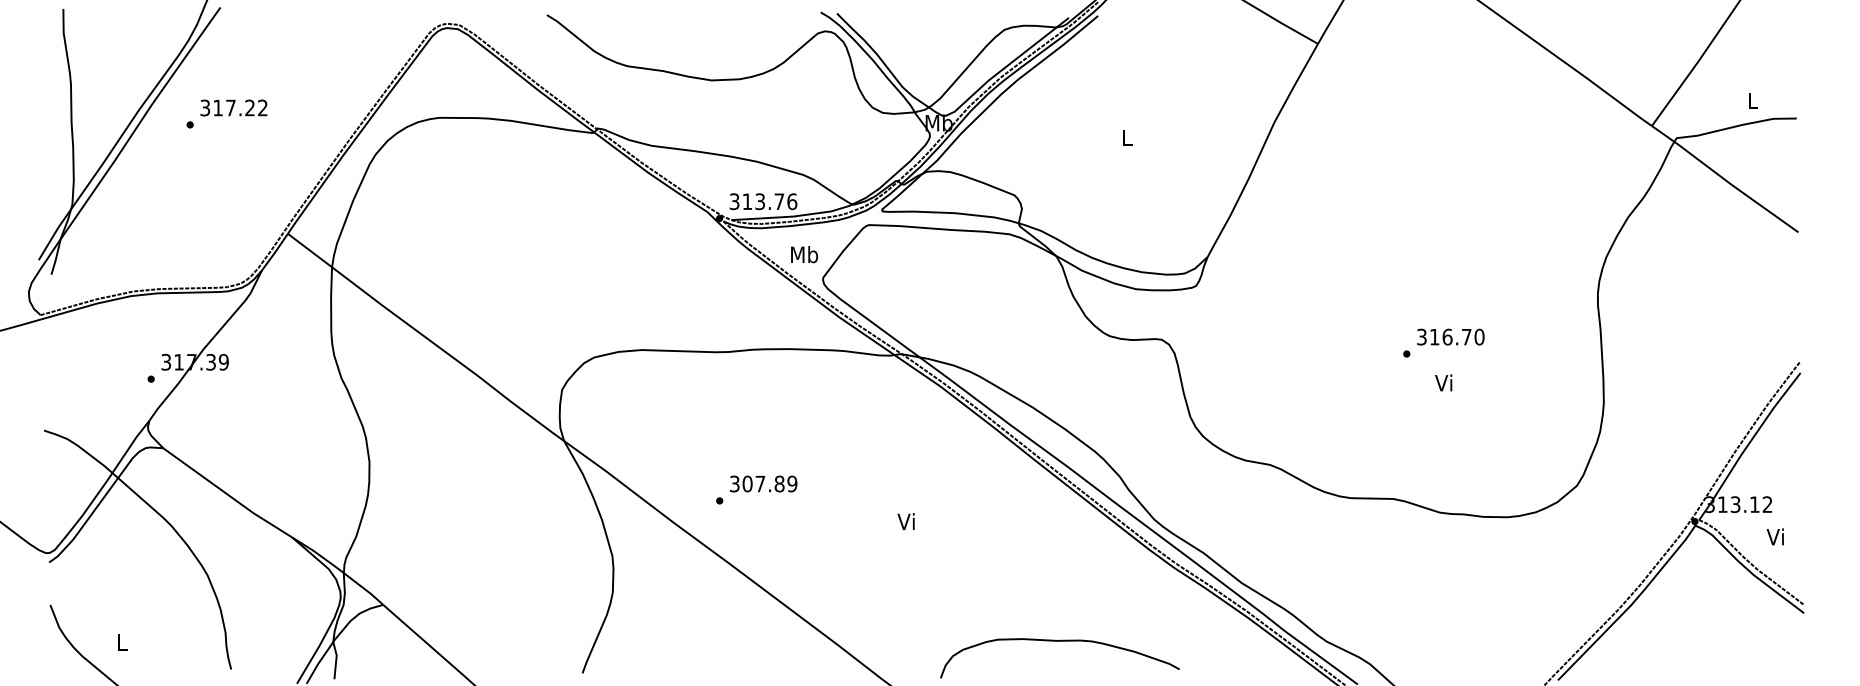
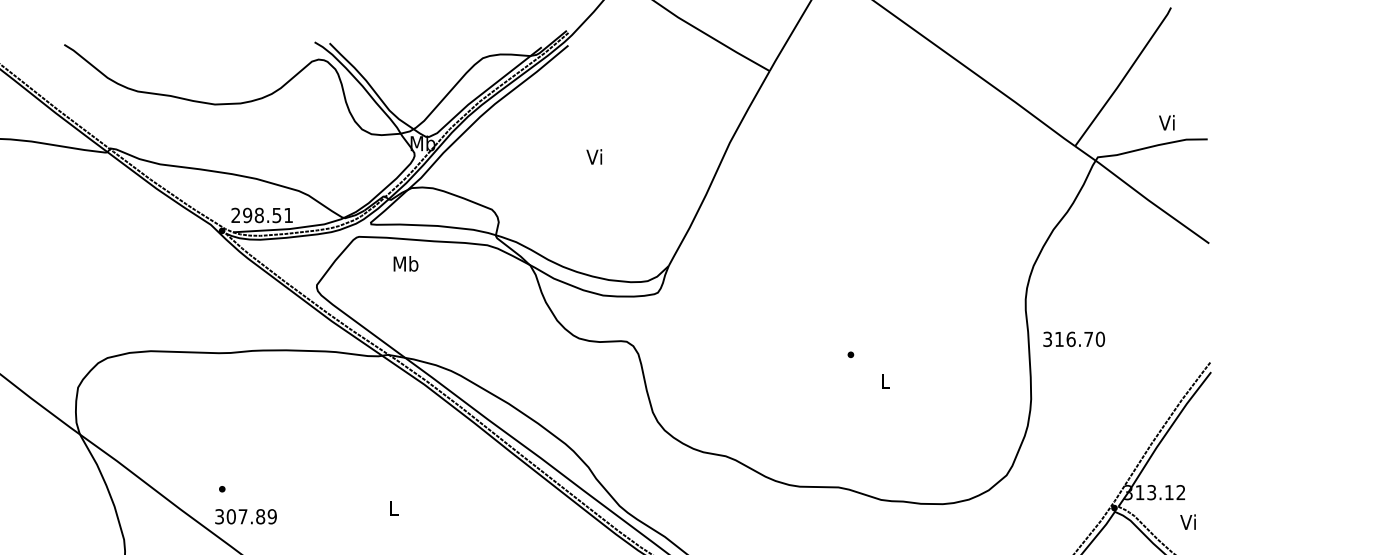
text: (1751, 99) -> (1166, 121), L -> Vi
text: (1125, 137) -> (593, 156), L -> Vi
text: (763, 201) -> (262, 215), 313.76 -> 298.51
text: (804, 254) -> (405, 263), moved
text: (1450, 336) -> (1073, 338), moved
text: (1443, 382) -> (884, 380), Vi -> L
text: (763, 483) -> (245, 516), moved
text: (905, 521) -> (392, 508), Vi -> L

